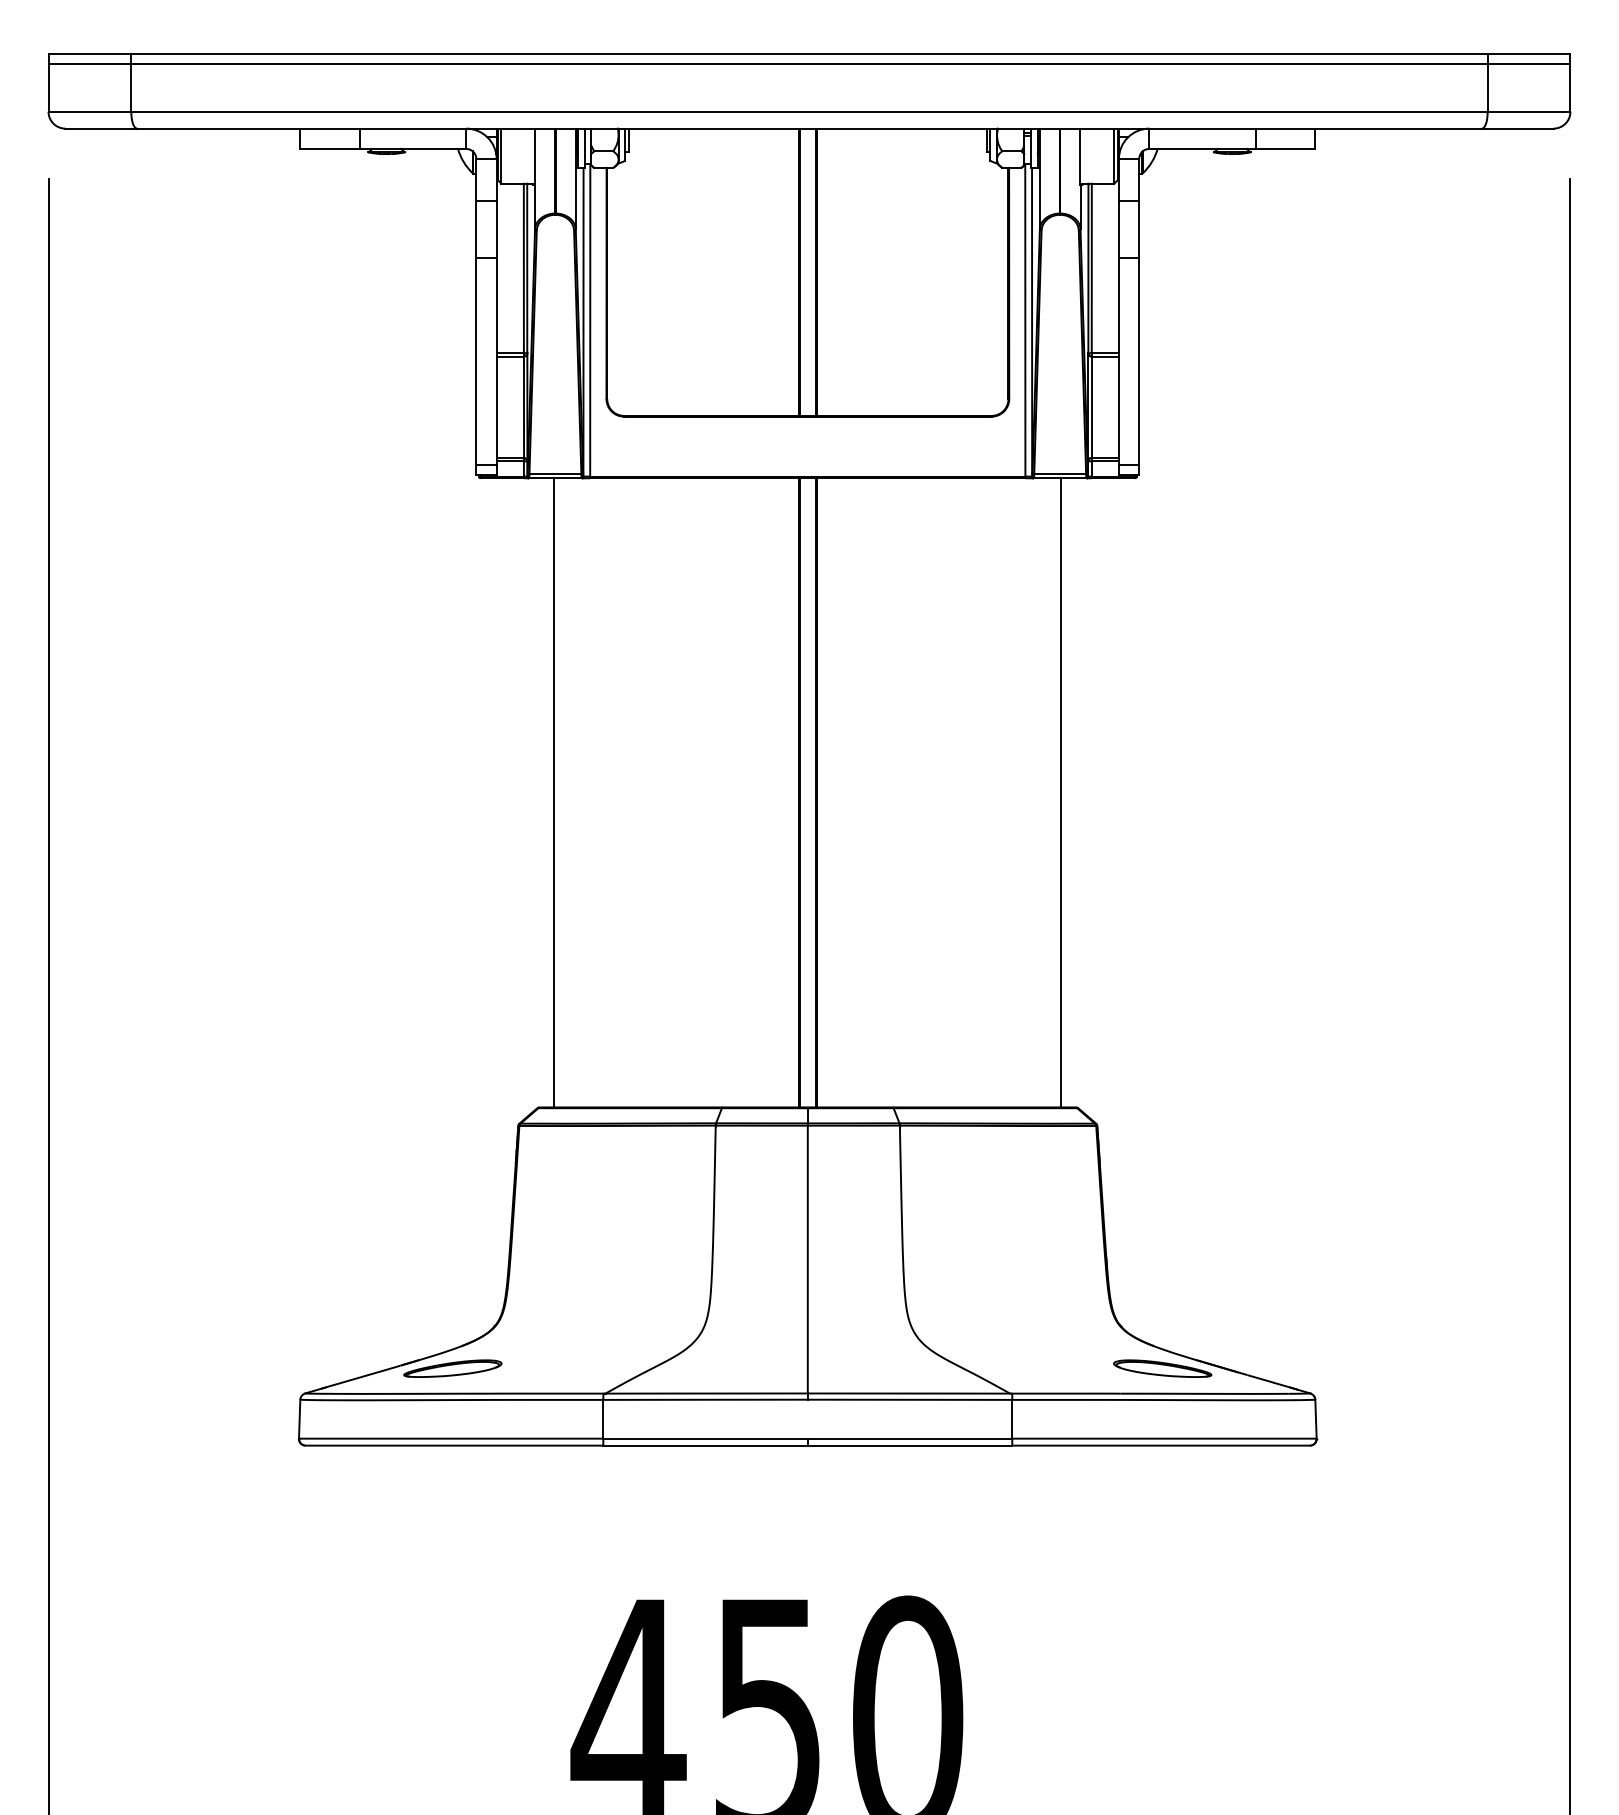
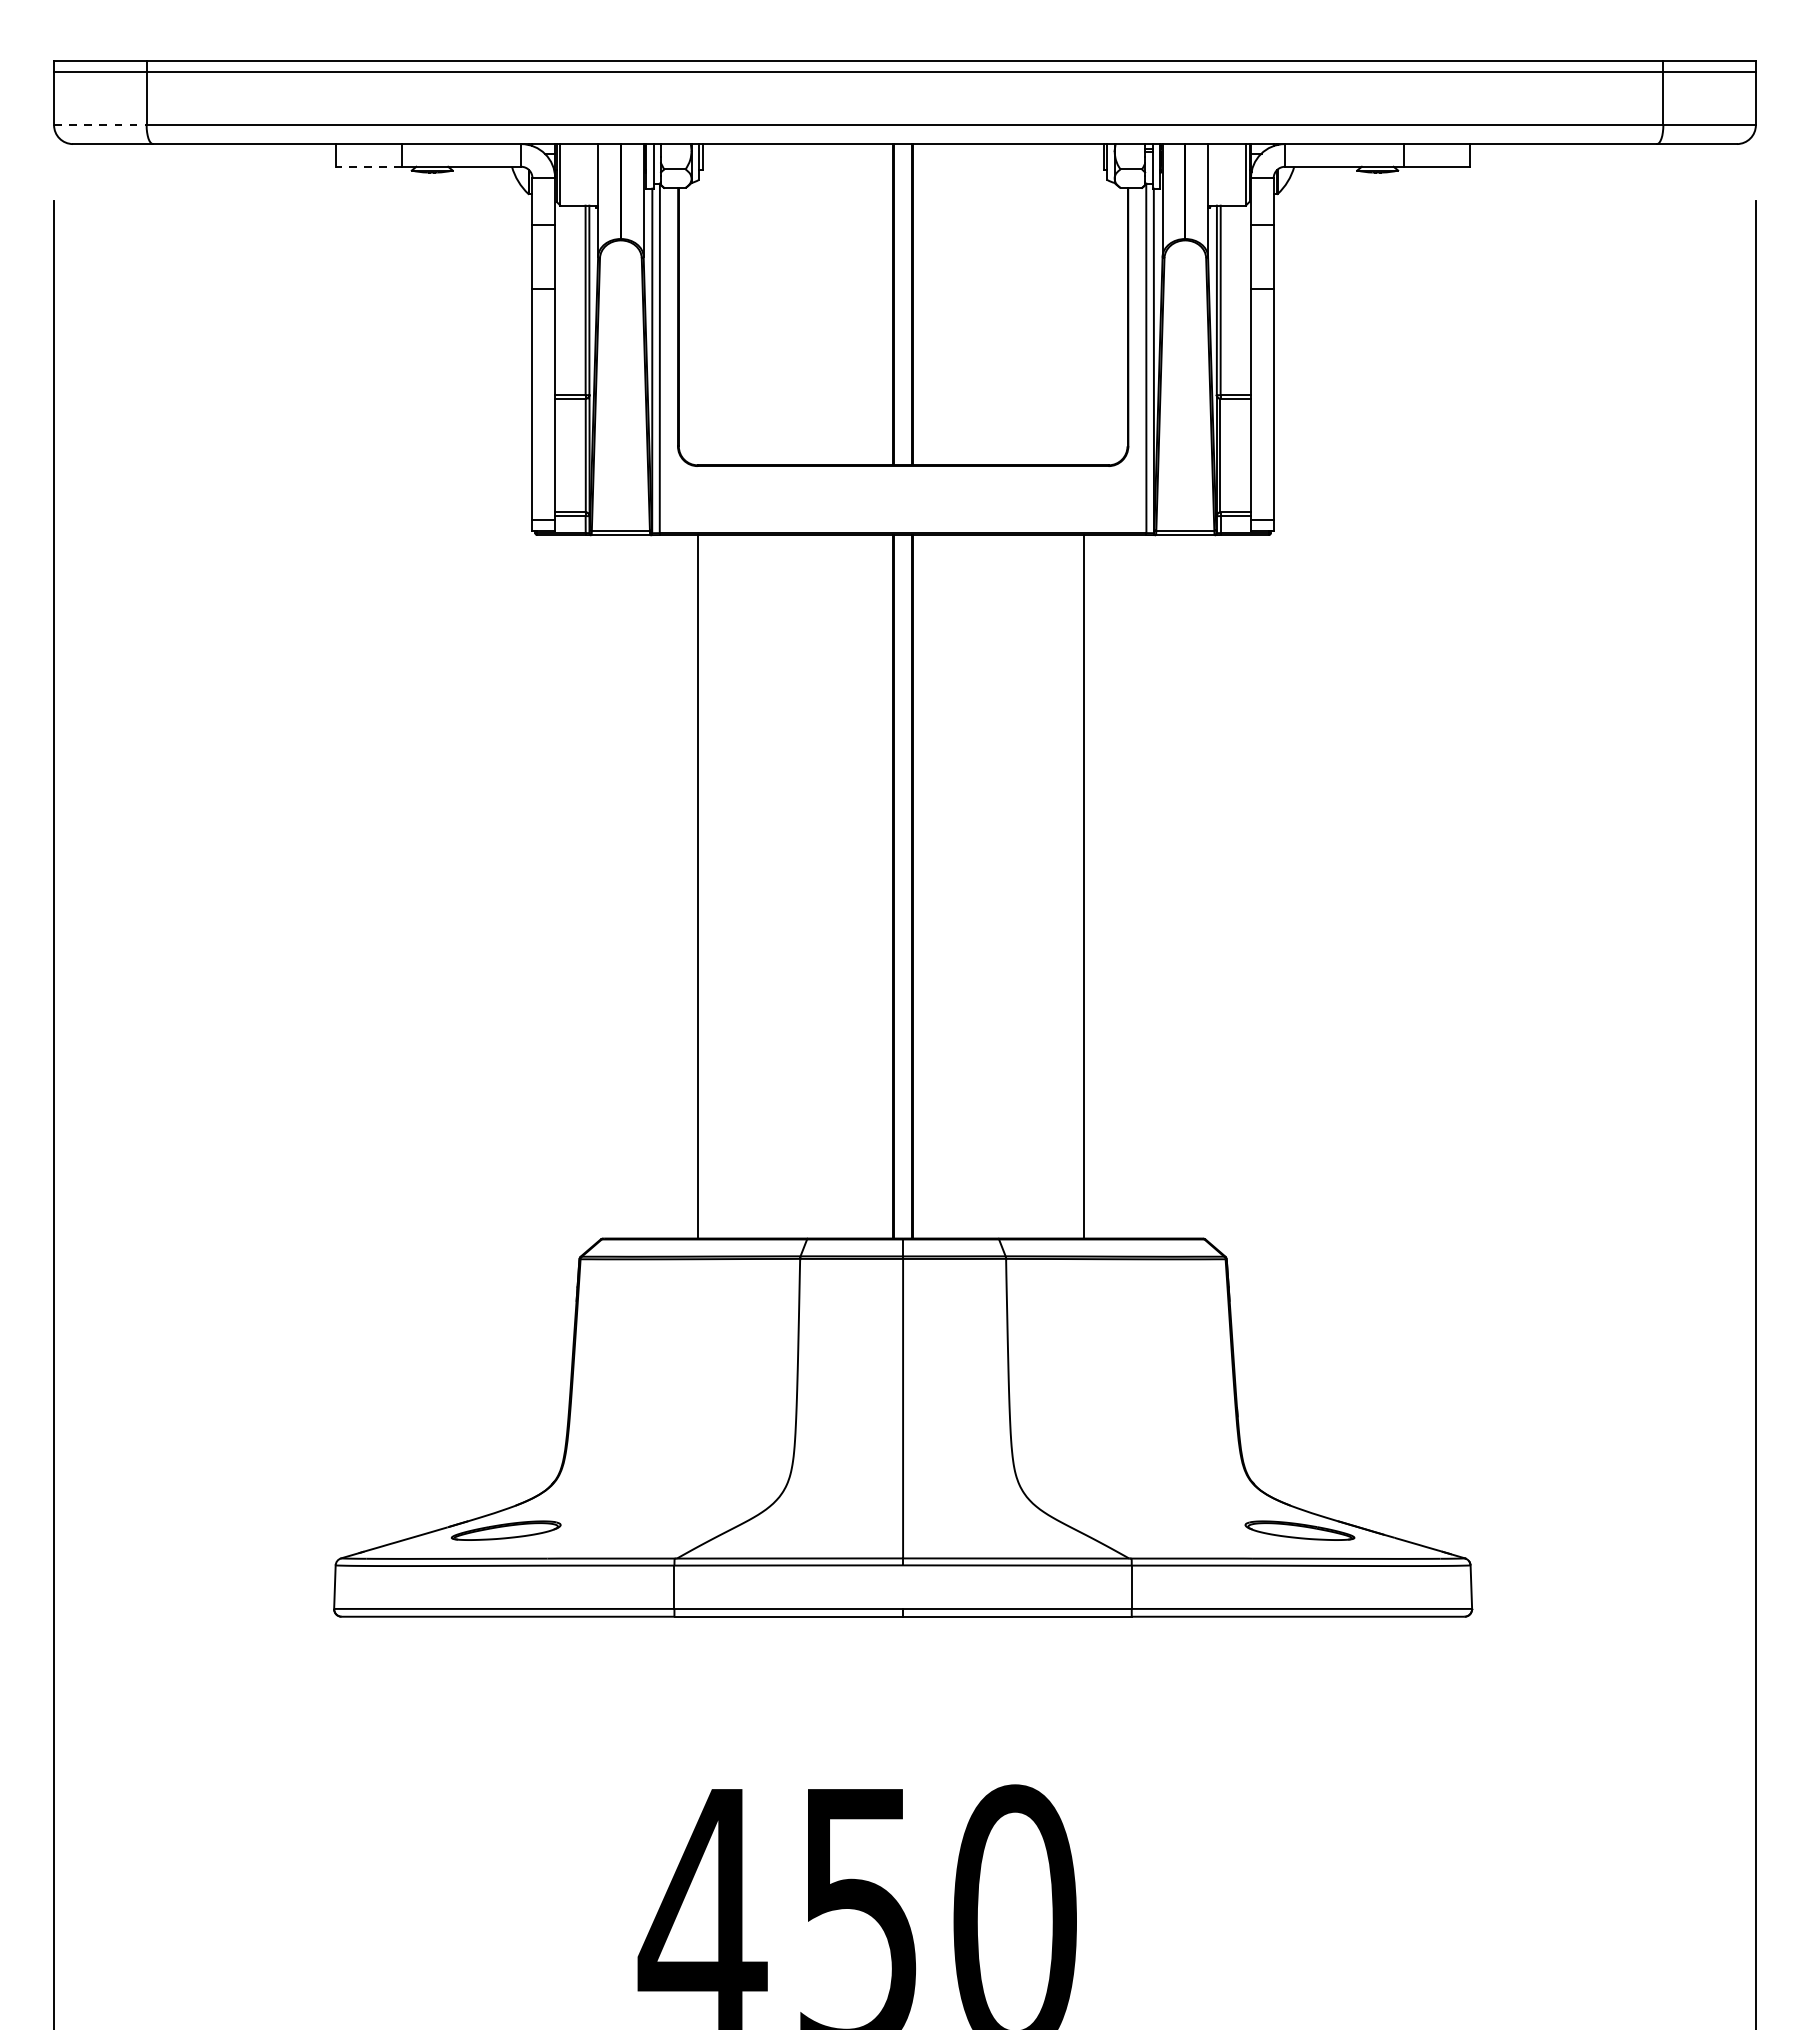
line: (90, 112) -> (100, 125), solid -> dashed
line: (329, 148) -> (368, 166), solid -> dashed
line: (554, 792) -> (698, 886), moved
line: (1061, 792) -> (1083, 886), moved

